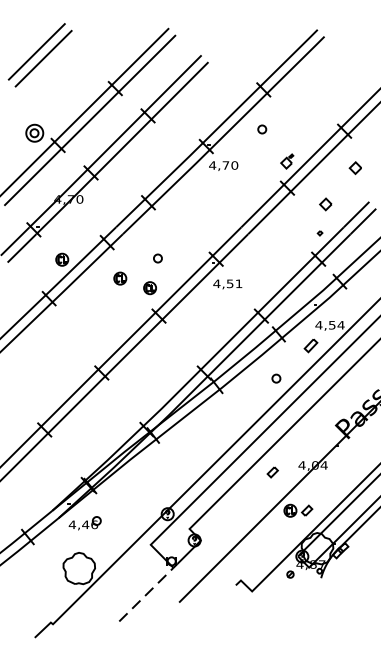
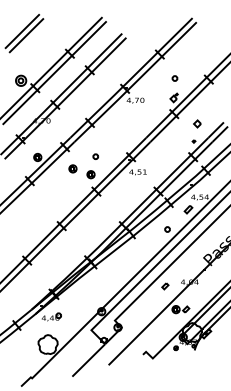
part: (261, 129) -> (174, 78), moved
part: (355, 167) -> (215, 101), removed
line: (147, 594) -> (89, 360), dashed -> solid

